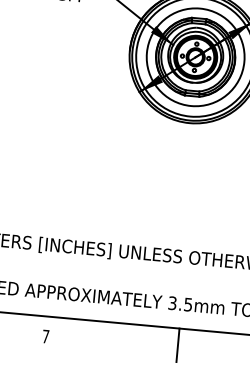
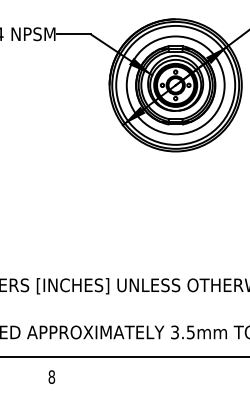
text: (45, 335) -> (51, 376), 7 -> 8
line: (178, 345) -> (184, 373), removed

